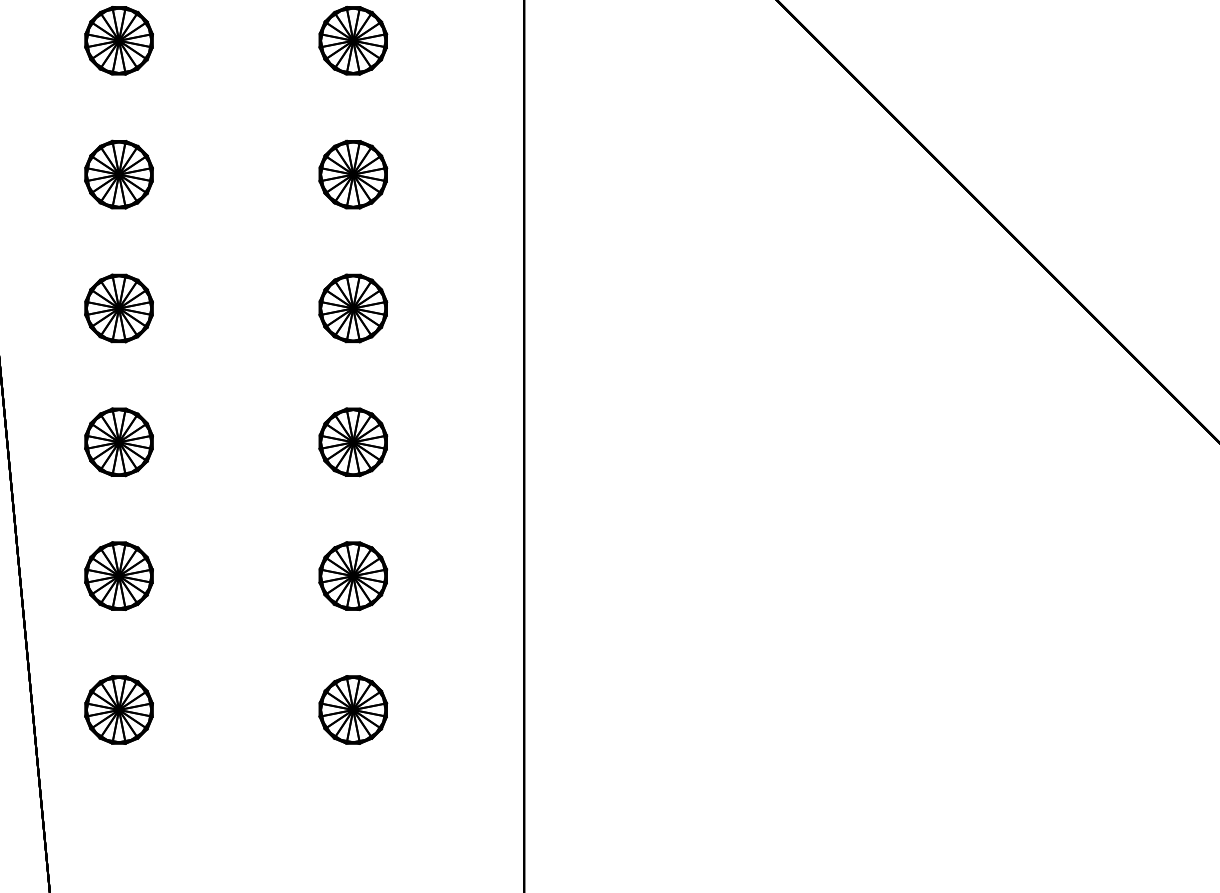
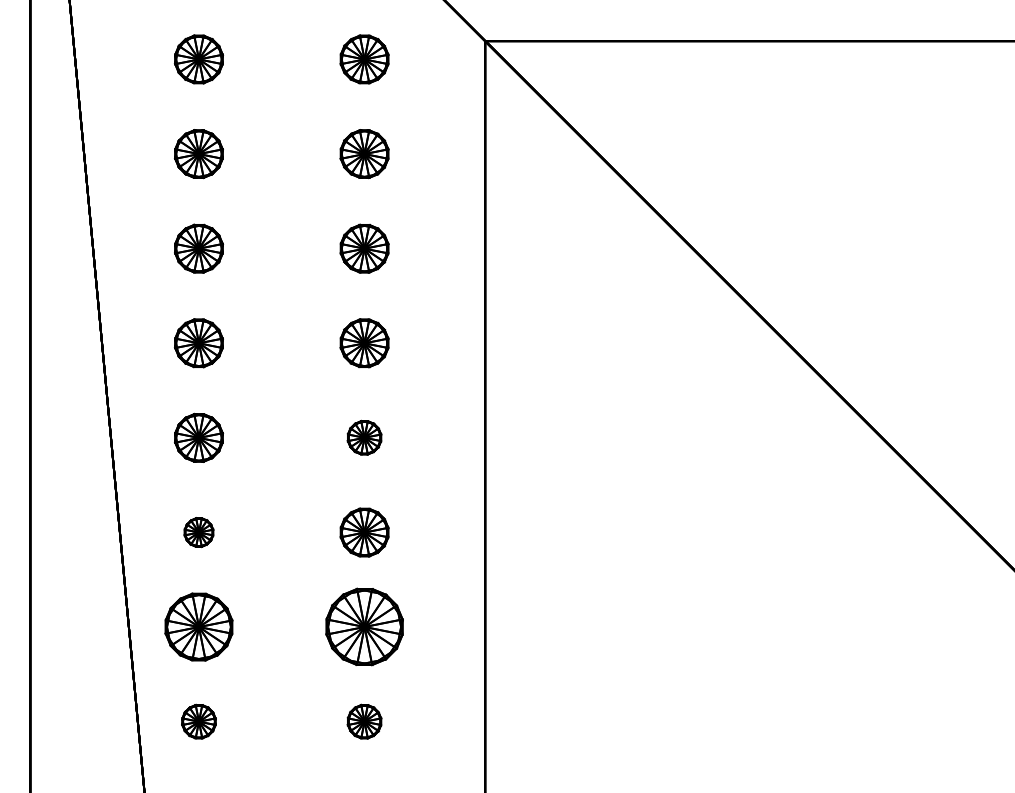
part: (353, 307) -> (364, 437), size x0.7
part: (118, 442) -> (198, 532), size x0.6
part: (118, 576) -> (198, 627), size x1.4
part: (353, 576) -> (364, 627), size x1.6
part: (118, 709) -> (198, 721), size x0.7
part: (353, 709) -> (364, 721), size x0.7

